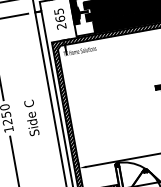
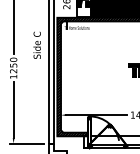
text: (30, 117) -> (36, 44), moved

